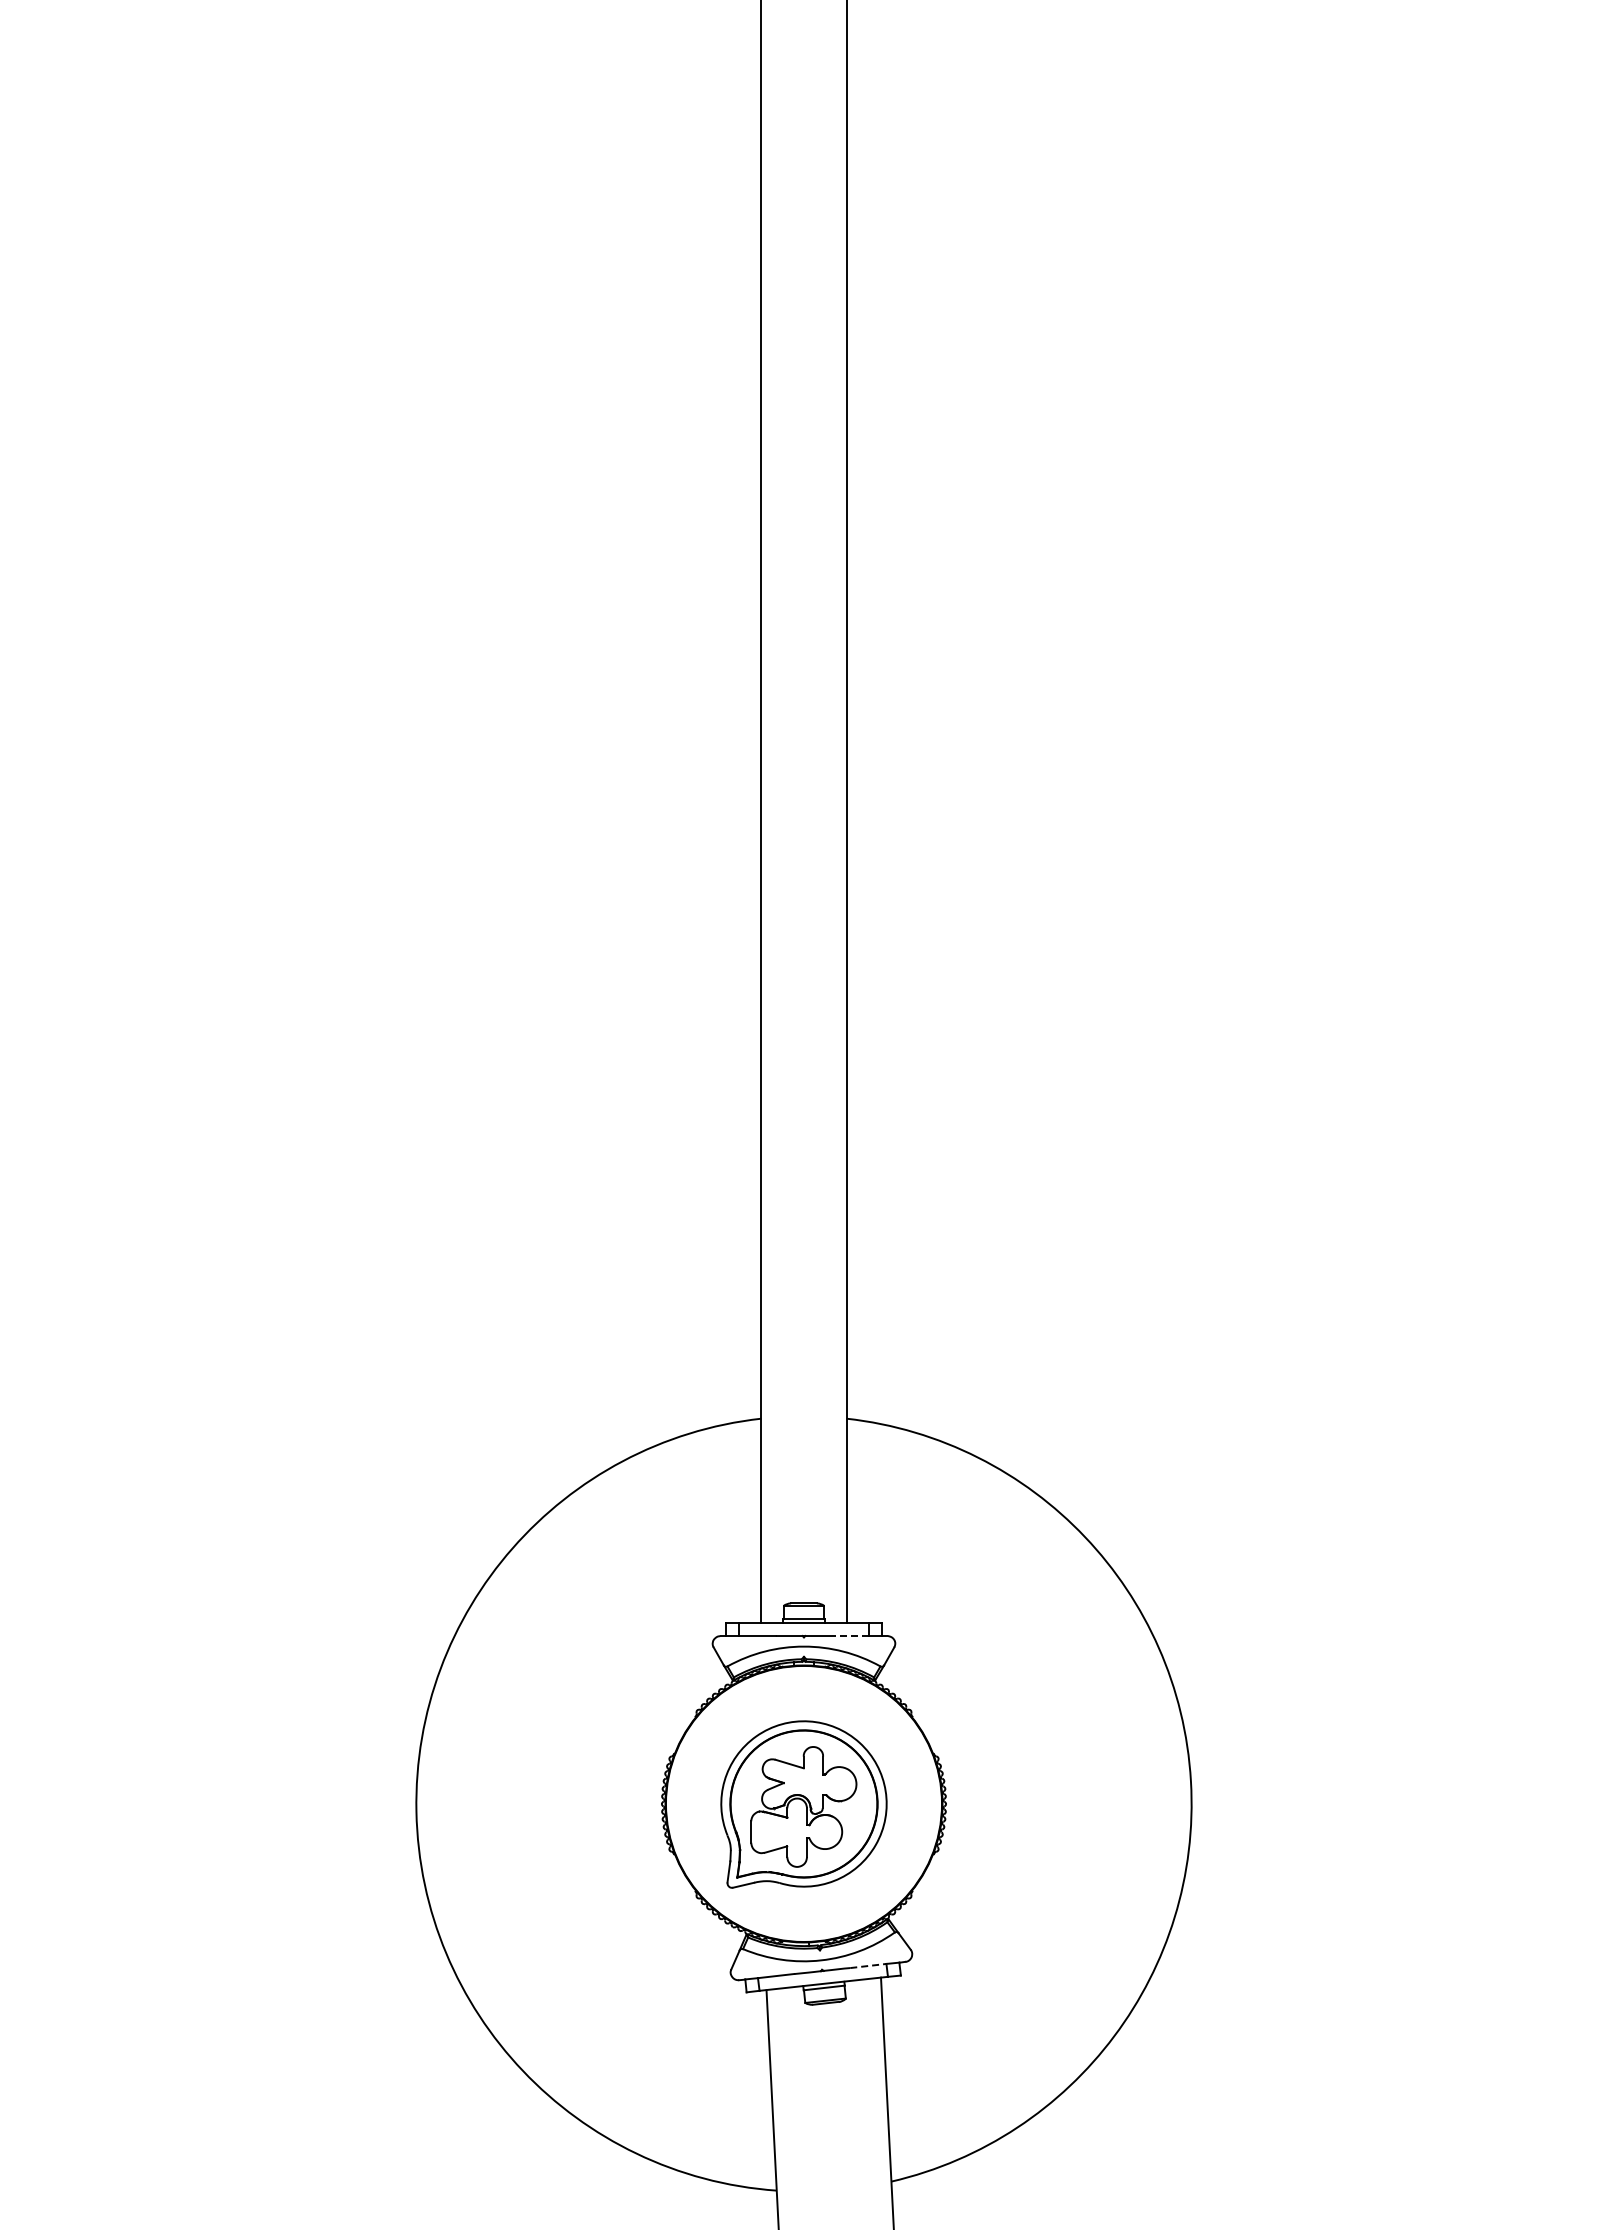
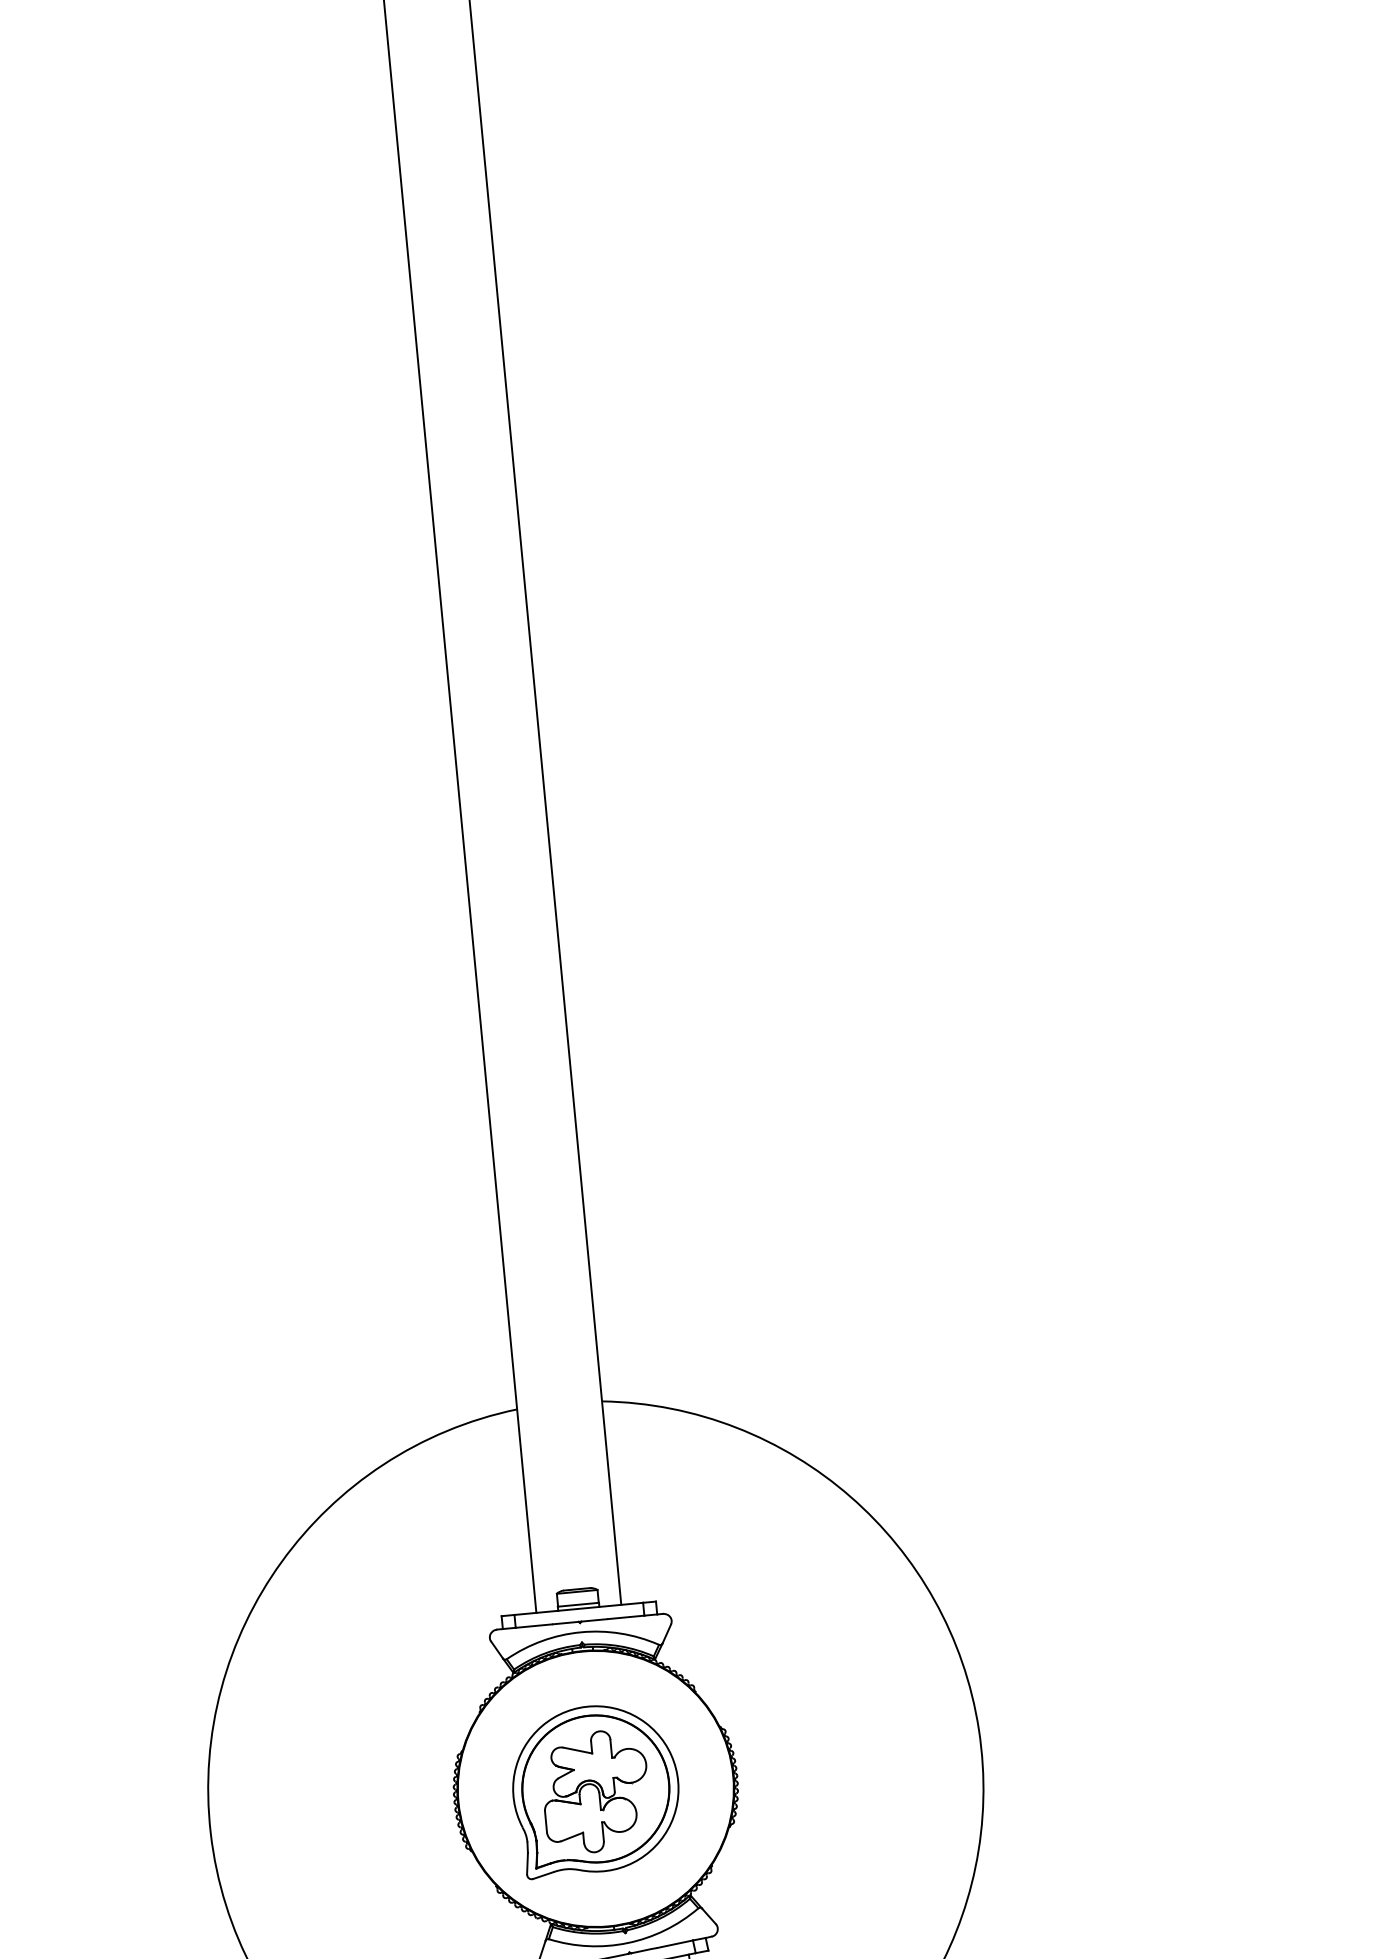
line: (849, 1636) -> (625, 1617), dashed -> solid
line: (868, 1965) -> (675, 1943), dashed -> solid

